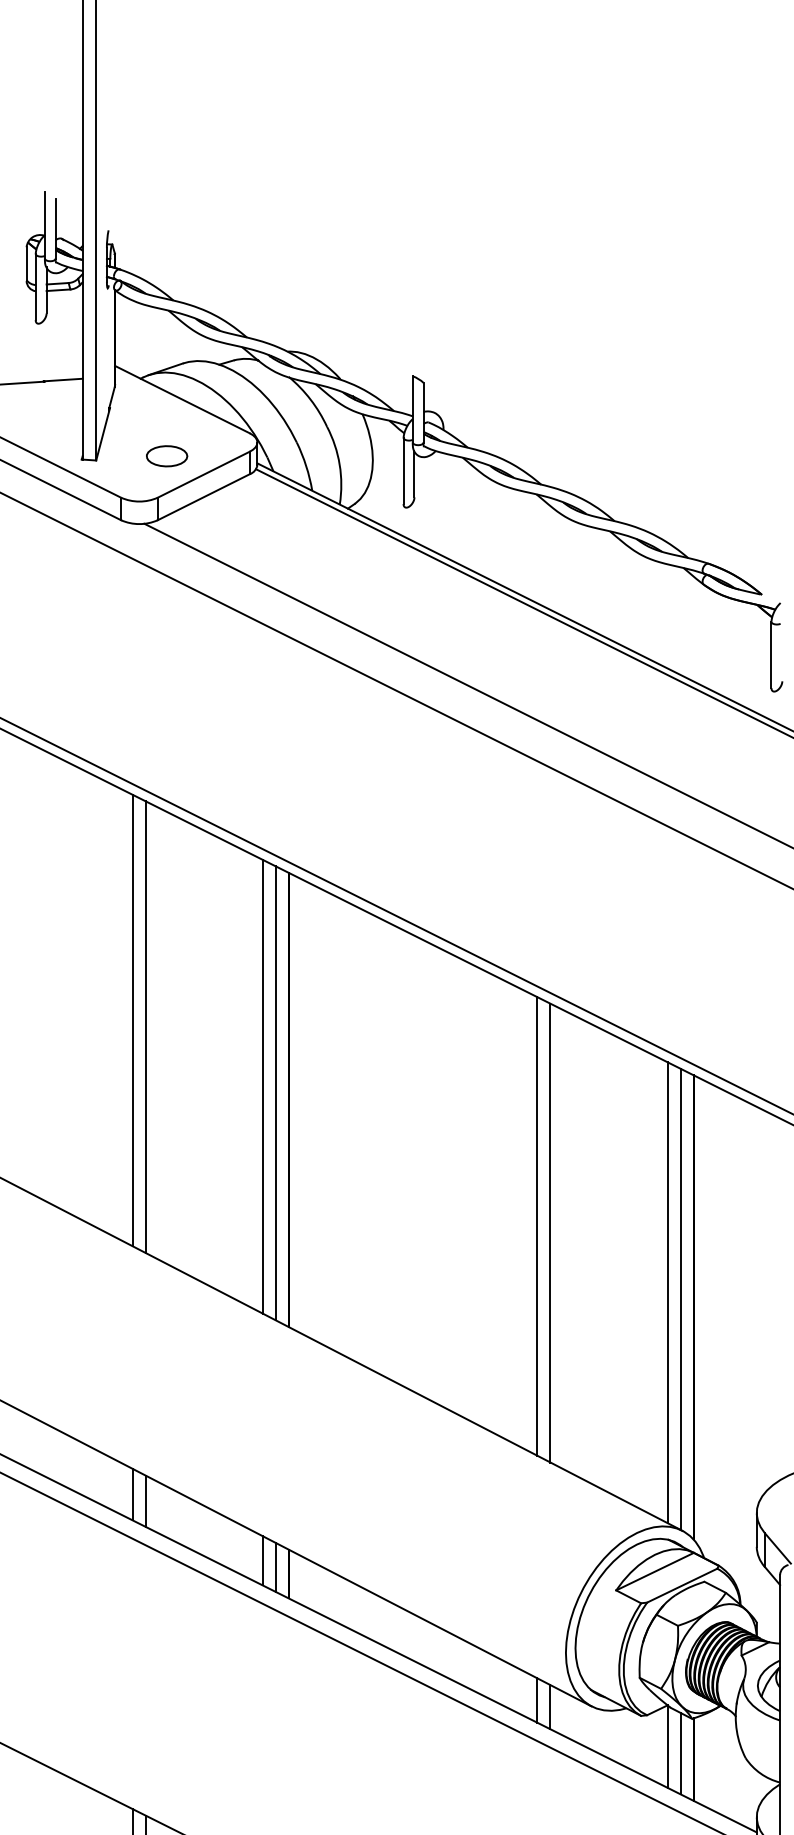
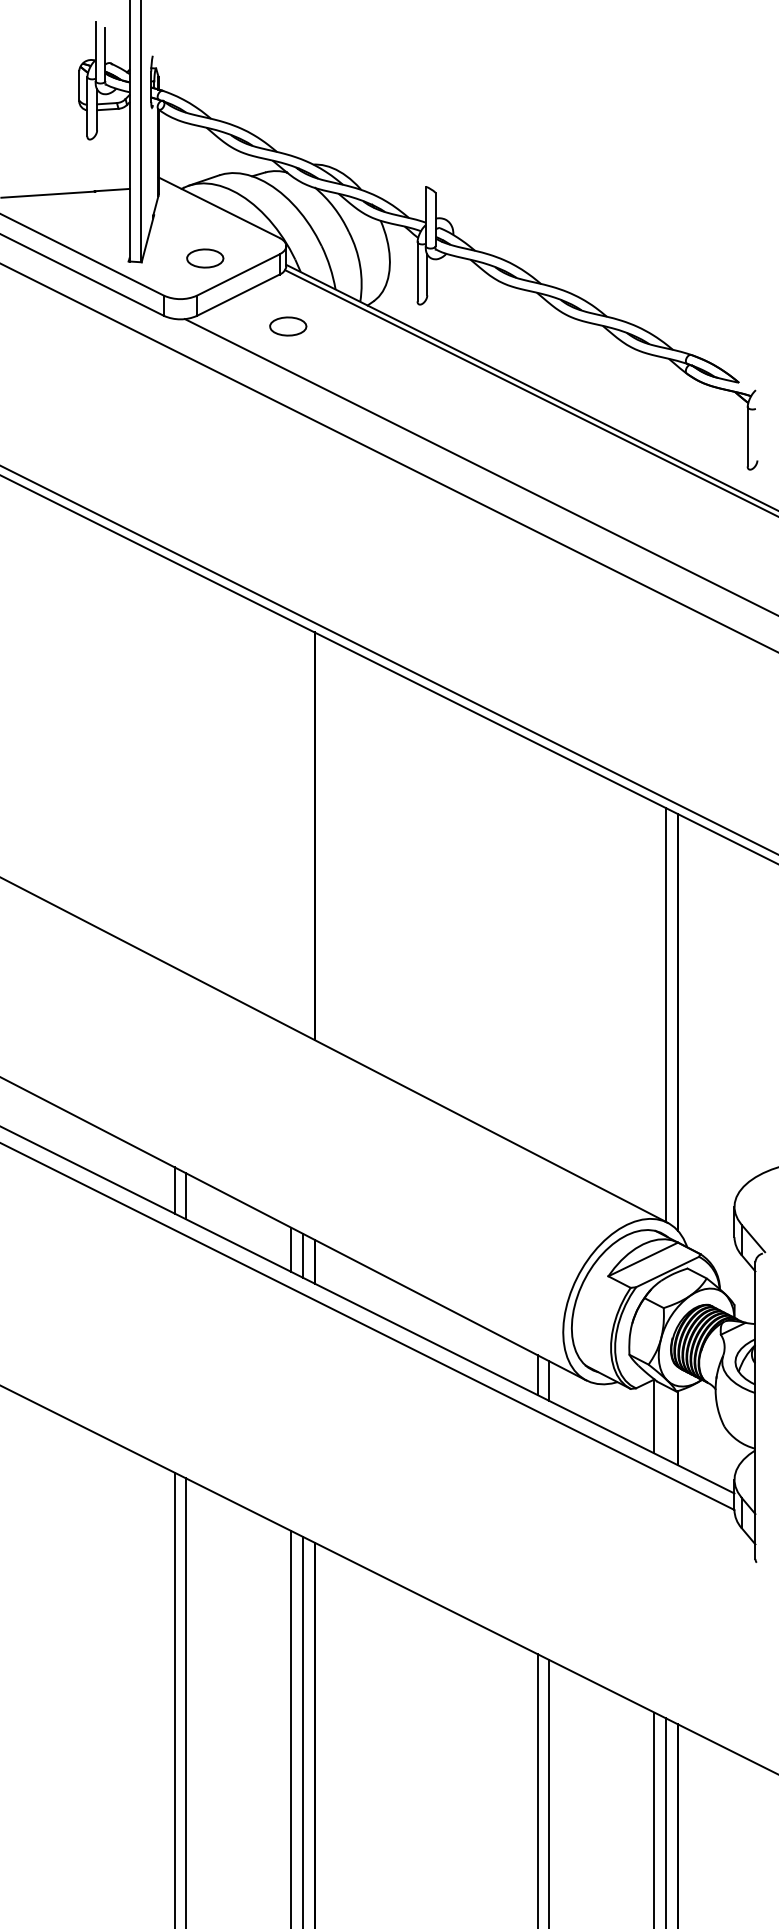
part: (259, 532) -> (288, 326), added
line: (132, 1020) -> (174, 764), removed
line: (146, 1026) -> (186, 770), removed
line: (263, 1085) -> (291, 823), removed
line: (275, 1092) -> (302, 829), removed
line: (537, 1226) -> (537, 949), removed
line: (550, 1232) -> (549, 955), removed
line: (667, 1291) -> (654, 1008), removed
line: (681, 1753) -> (666, 1422), removed

